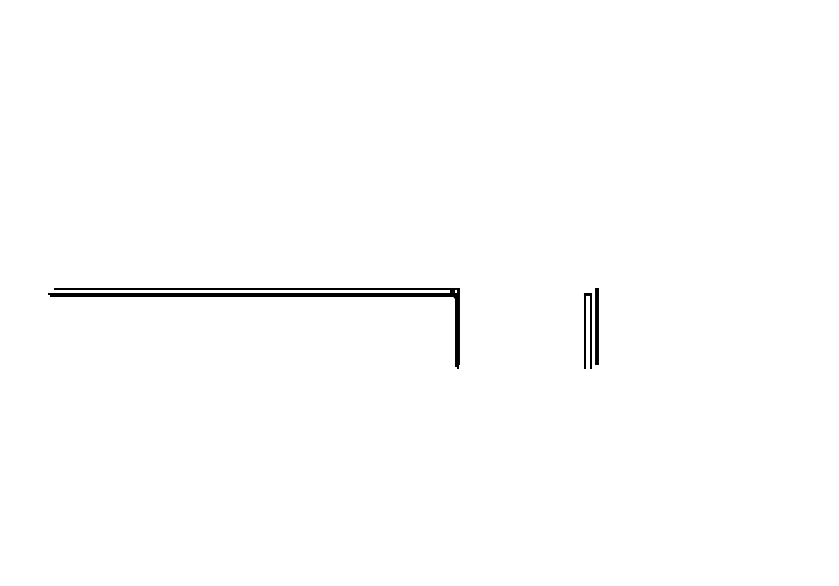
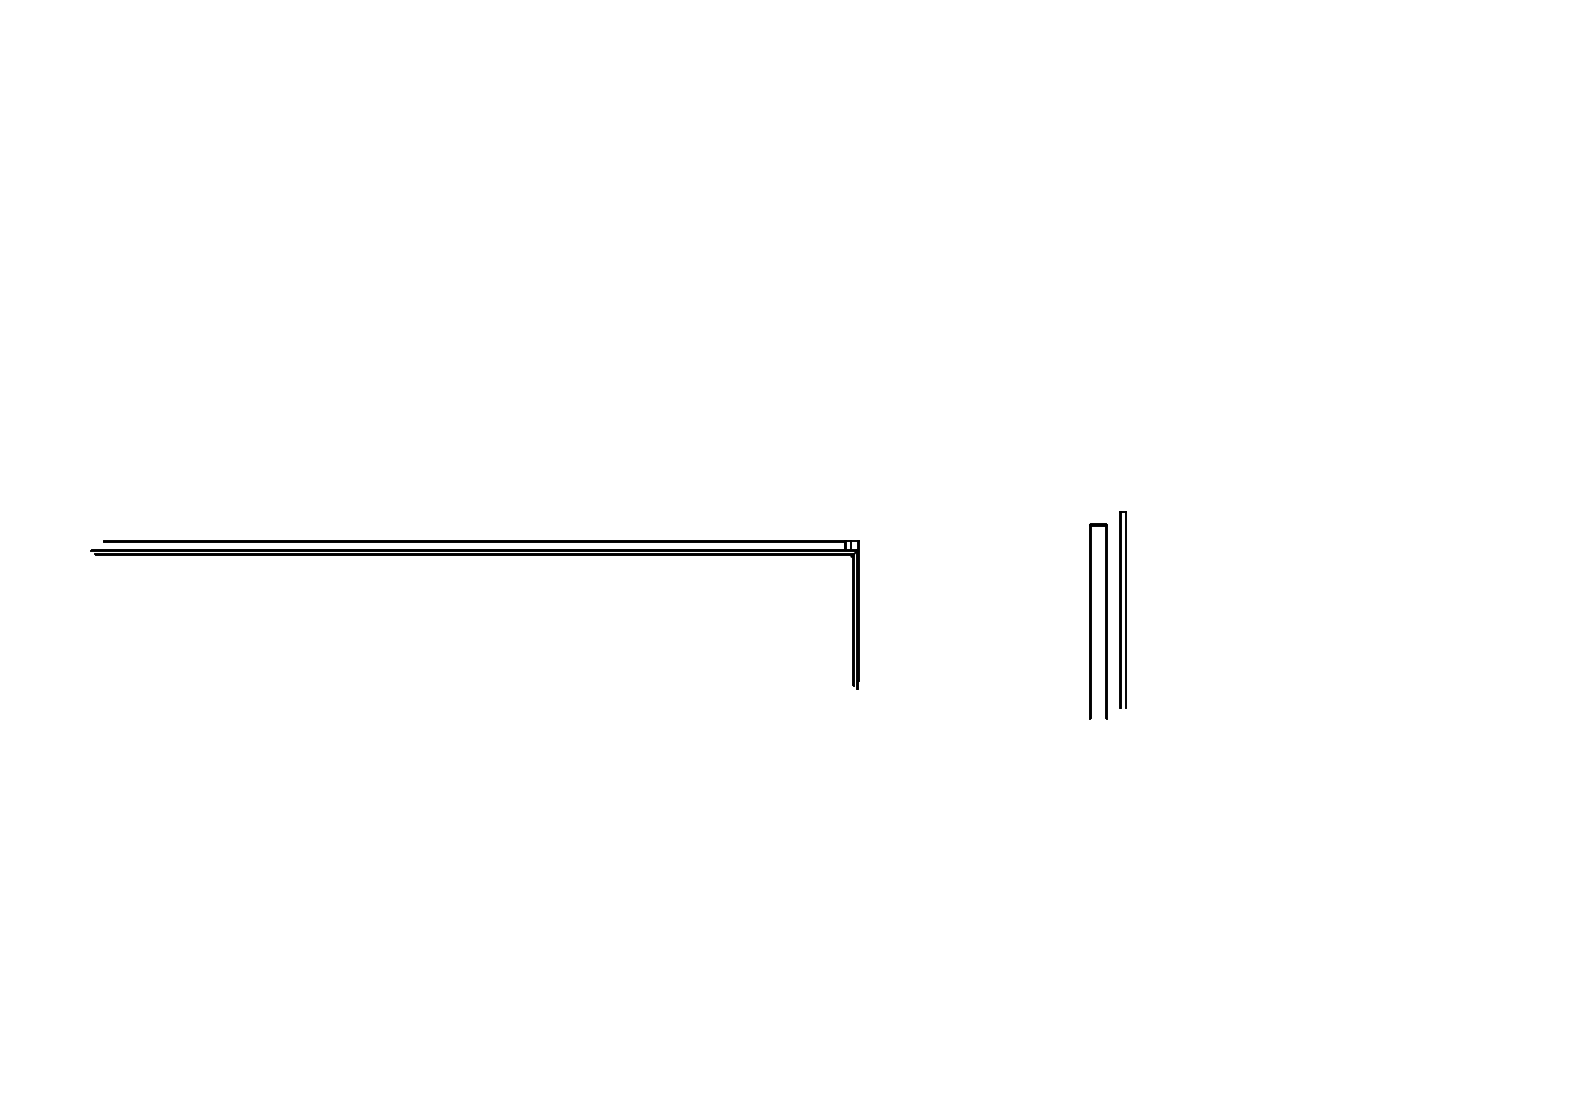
part: (591, 328) -> (1107, 614), size x1.4

